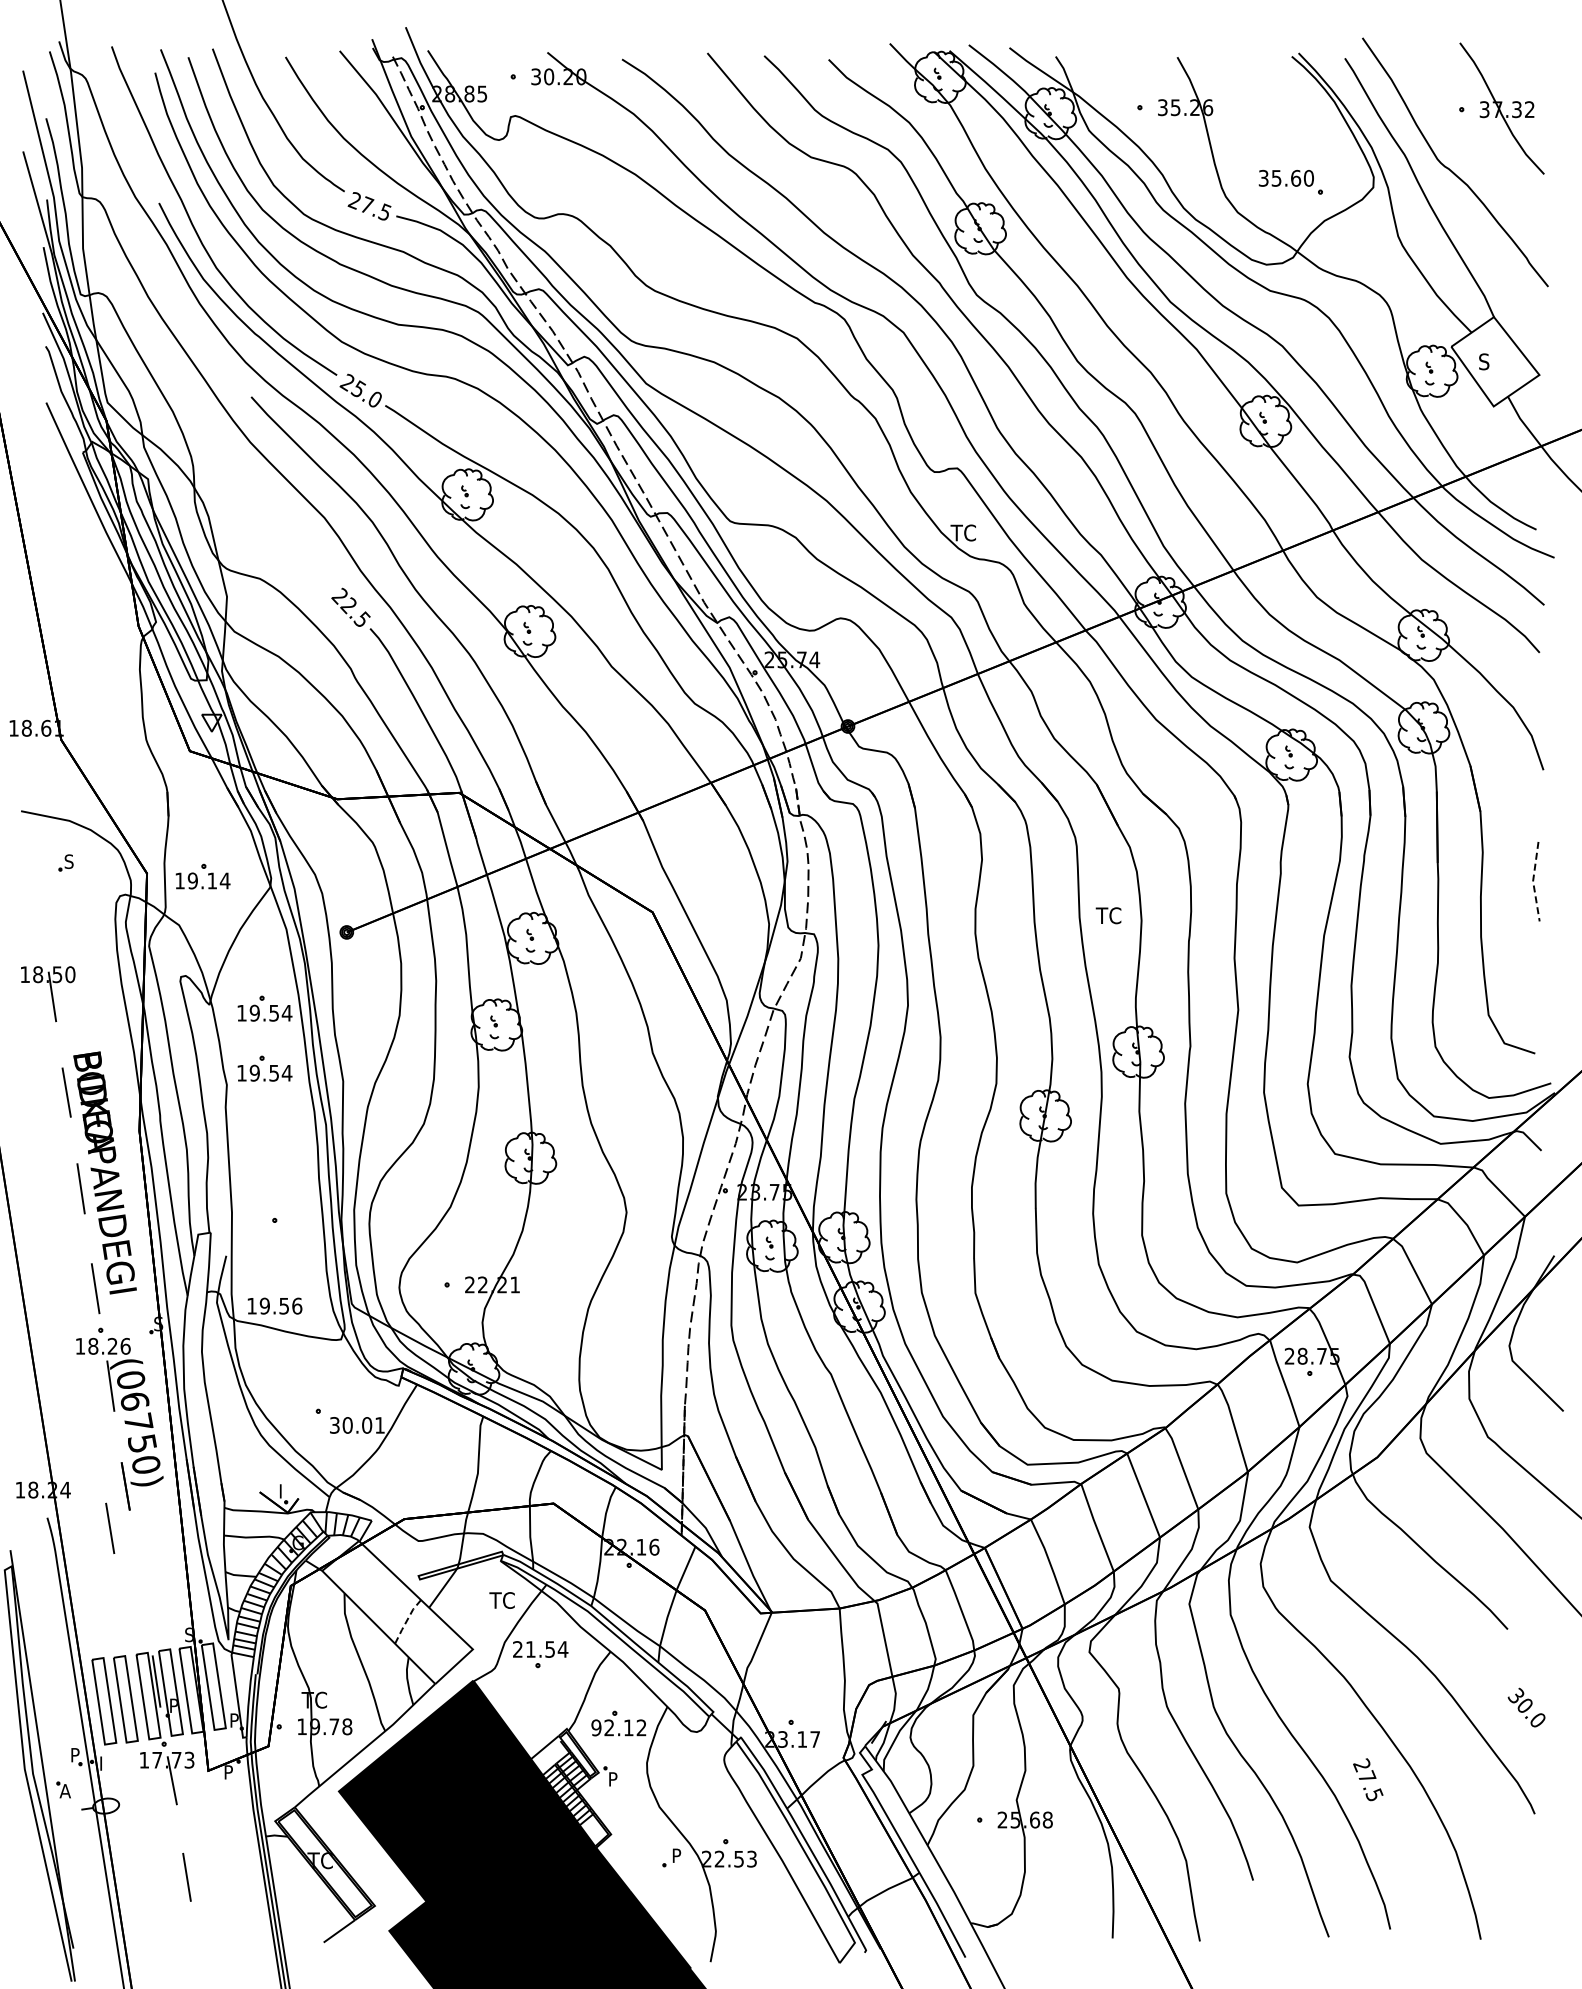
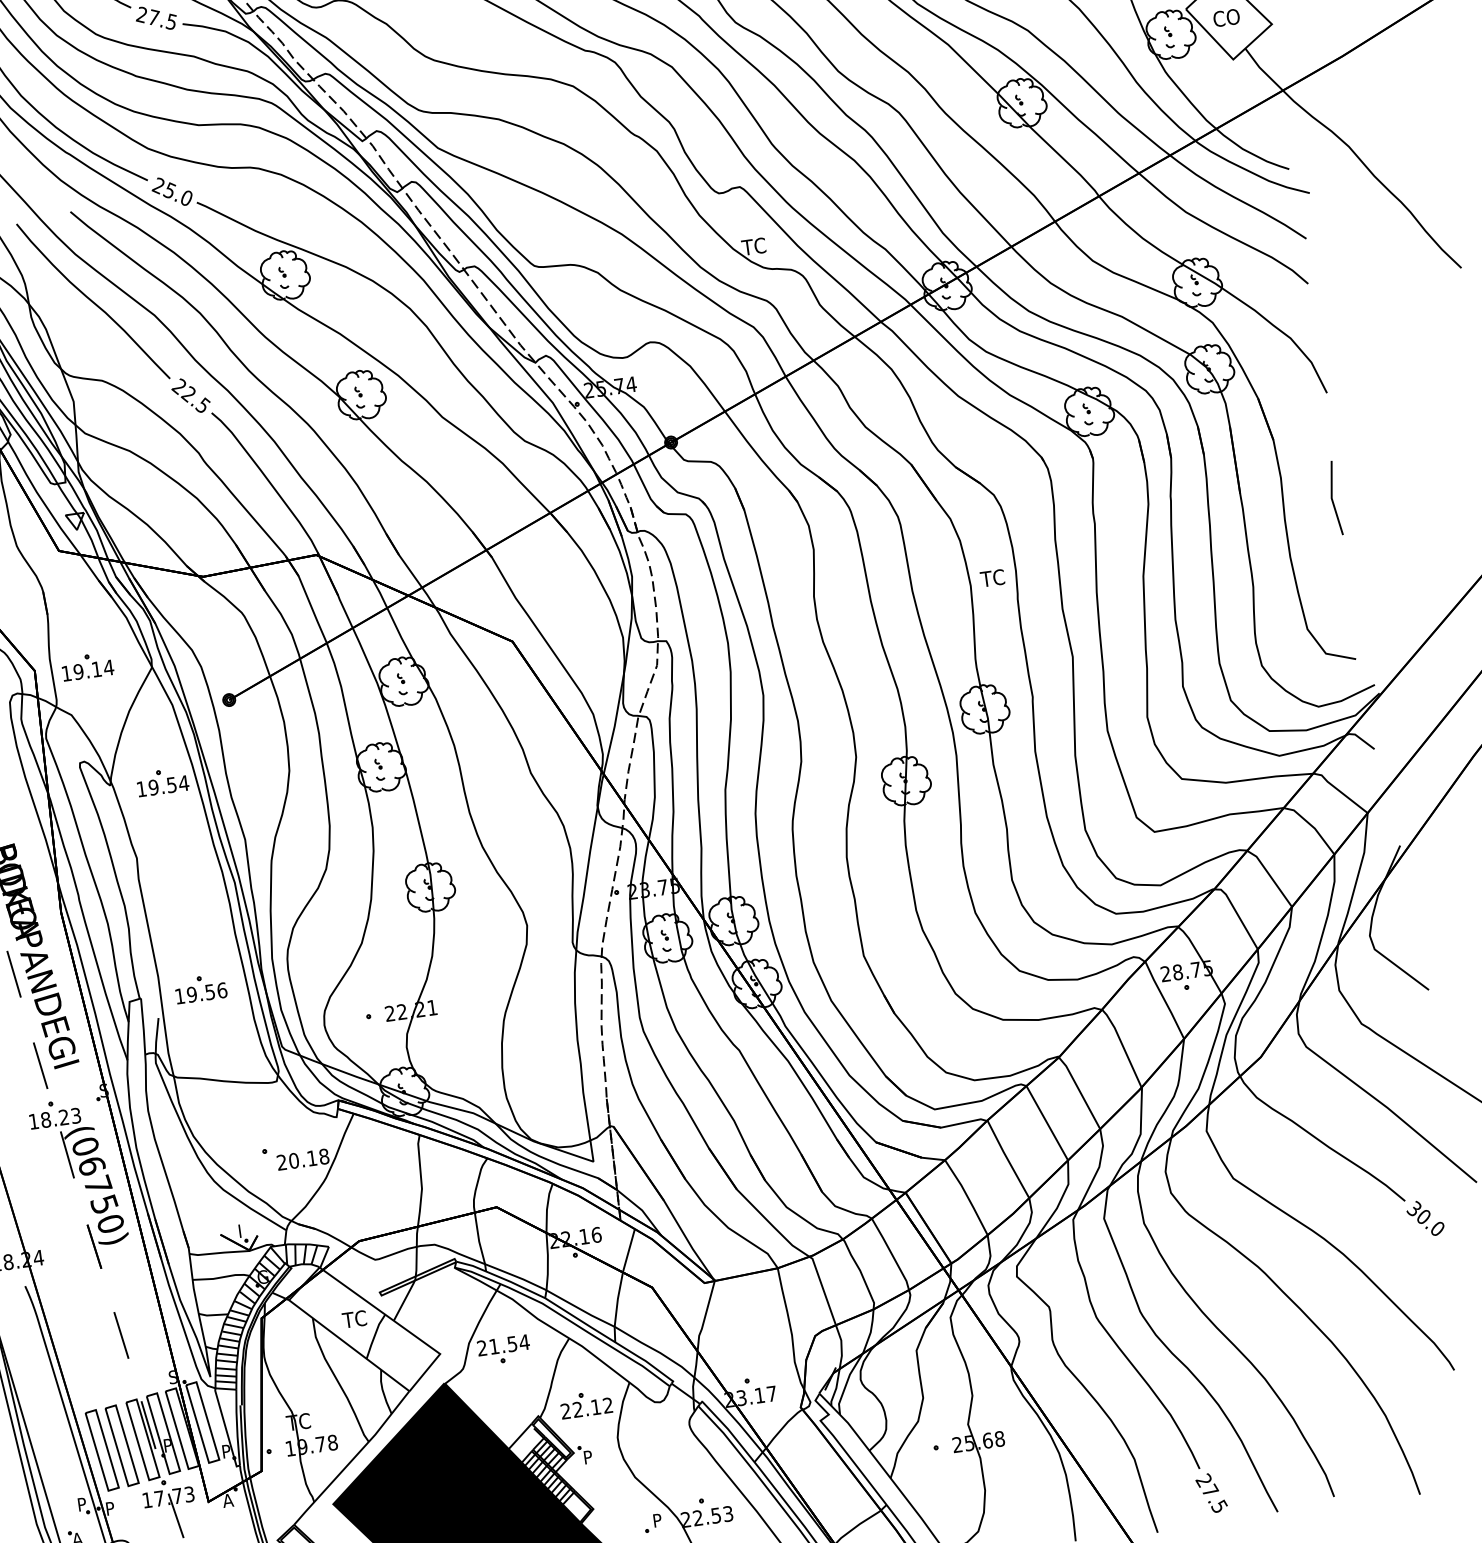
text: (1492, 361) -> (1226, 17), S -> CO
curve: (261, 493) -> (92, 300), added
line: (1533, 881) -> (1332, 498), dashed -> solid
text: (1108, 915) -> (992, 578), moved
part: (264, 1068) -> (169, 837), removed
text: (274, 1305) -> (200, 992), moved
text: (125, 1345) -> (75, 1114), 18.26 -> 18.23
text: (357, 1425) -> (303, 1159), 30.01 -> 20.18
line: (110, 1527) -> (121, 1334), moved
text: (501, 1600) -> (353, 1319), moved
line: (406, 1621) -> (374, 1336), dashed -> solid
text: (1526, 1707) -> (1425, 1218), moved
text: (596, 1727) -> (565, 1411), 92.12 -> 22.12
text: (105, 1760) -> (111, 1505), I -> P
text: (228, 1772) -> (227, 1500), P -> A
text: (1368, 1779) -> (1211, 1492), moved

